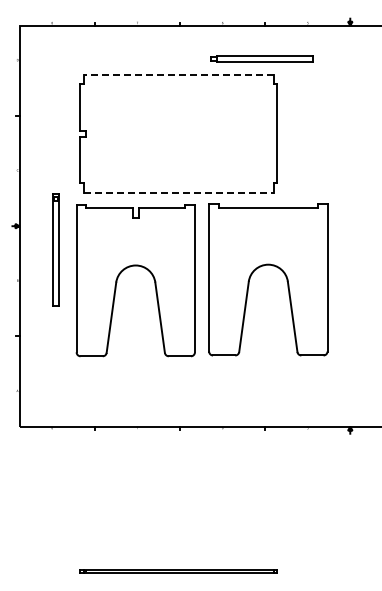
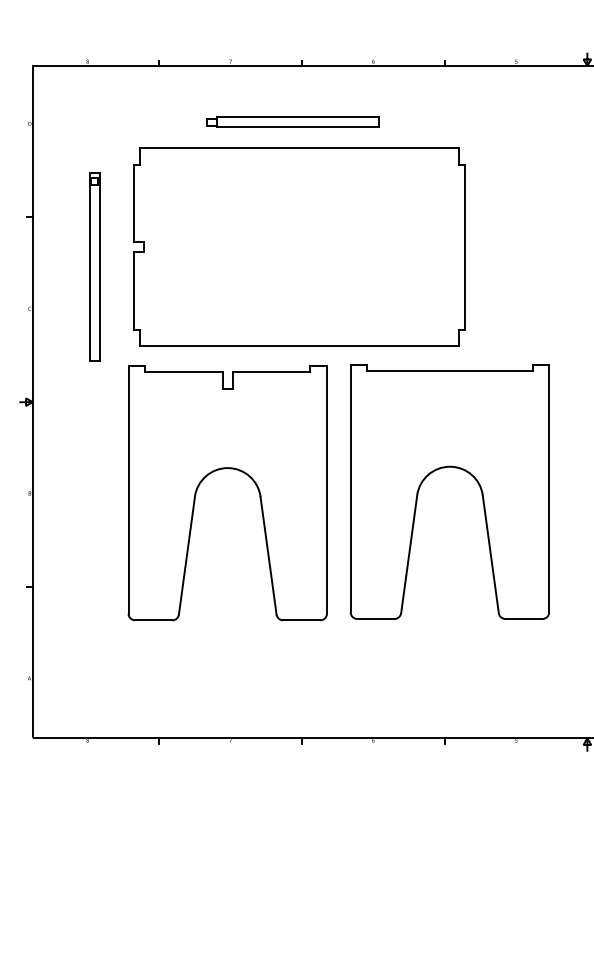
part: (261, 58) -> (292, 121), moved
line: (178, 74) -> (299, 147), dashed -> solid
line: (179, 192) -> (301, 345), dashed -> solid
part: (55, 249) -> (93, 266), moved

